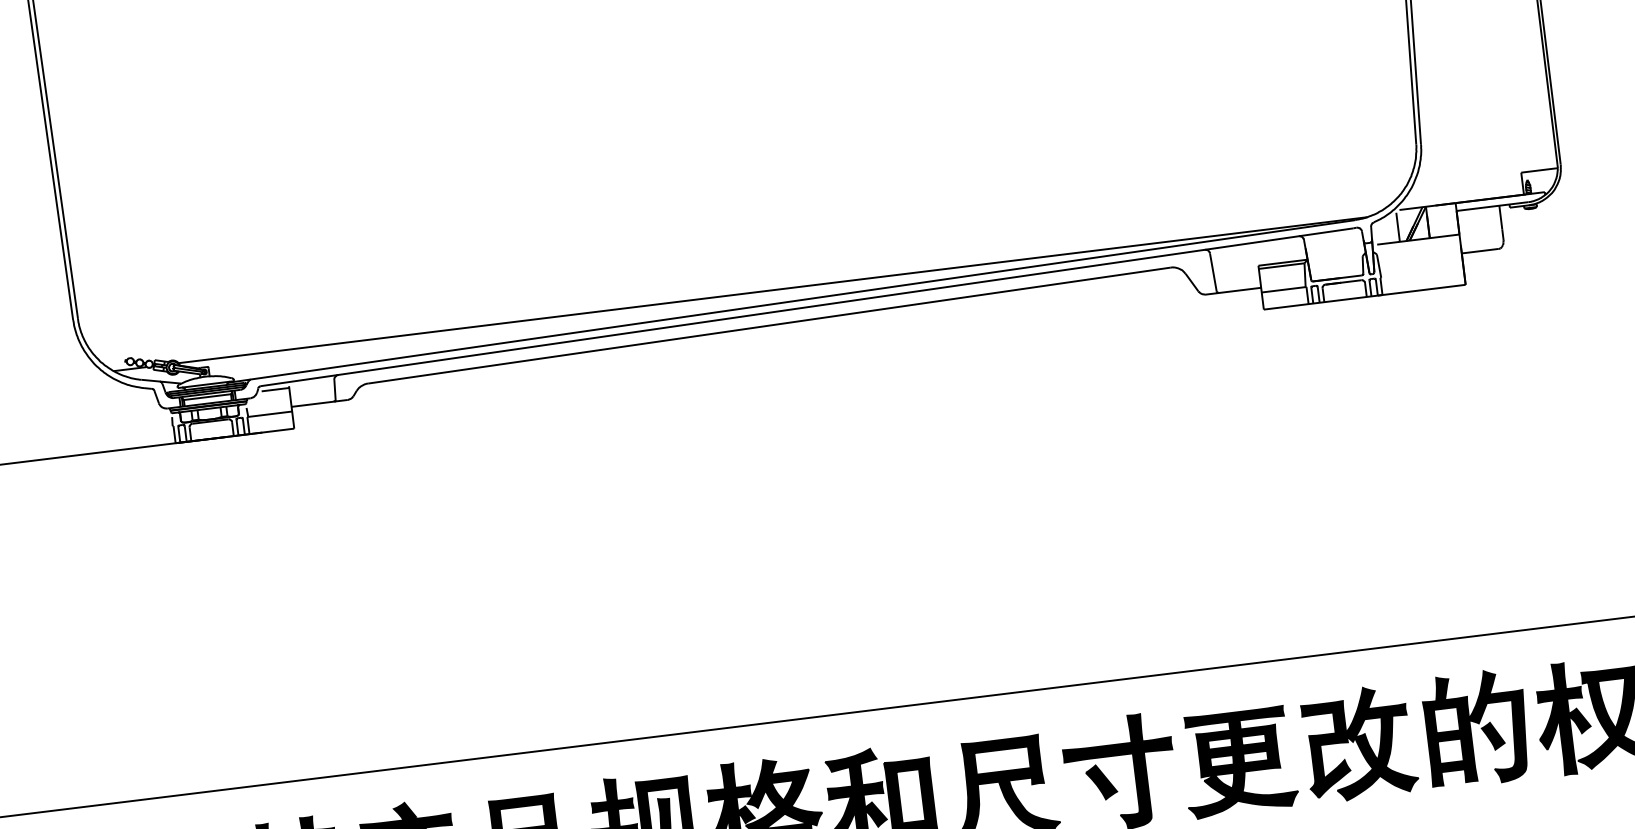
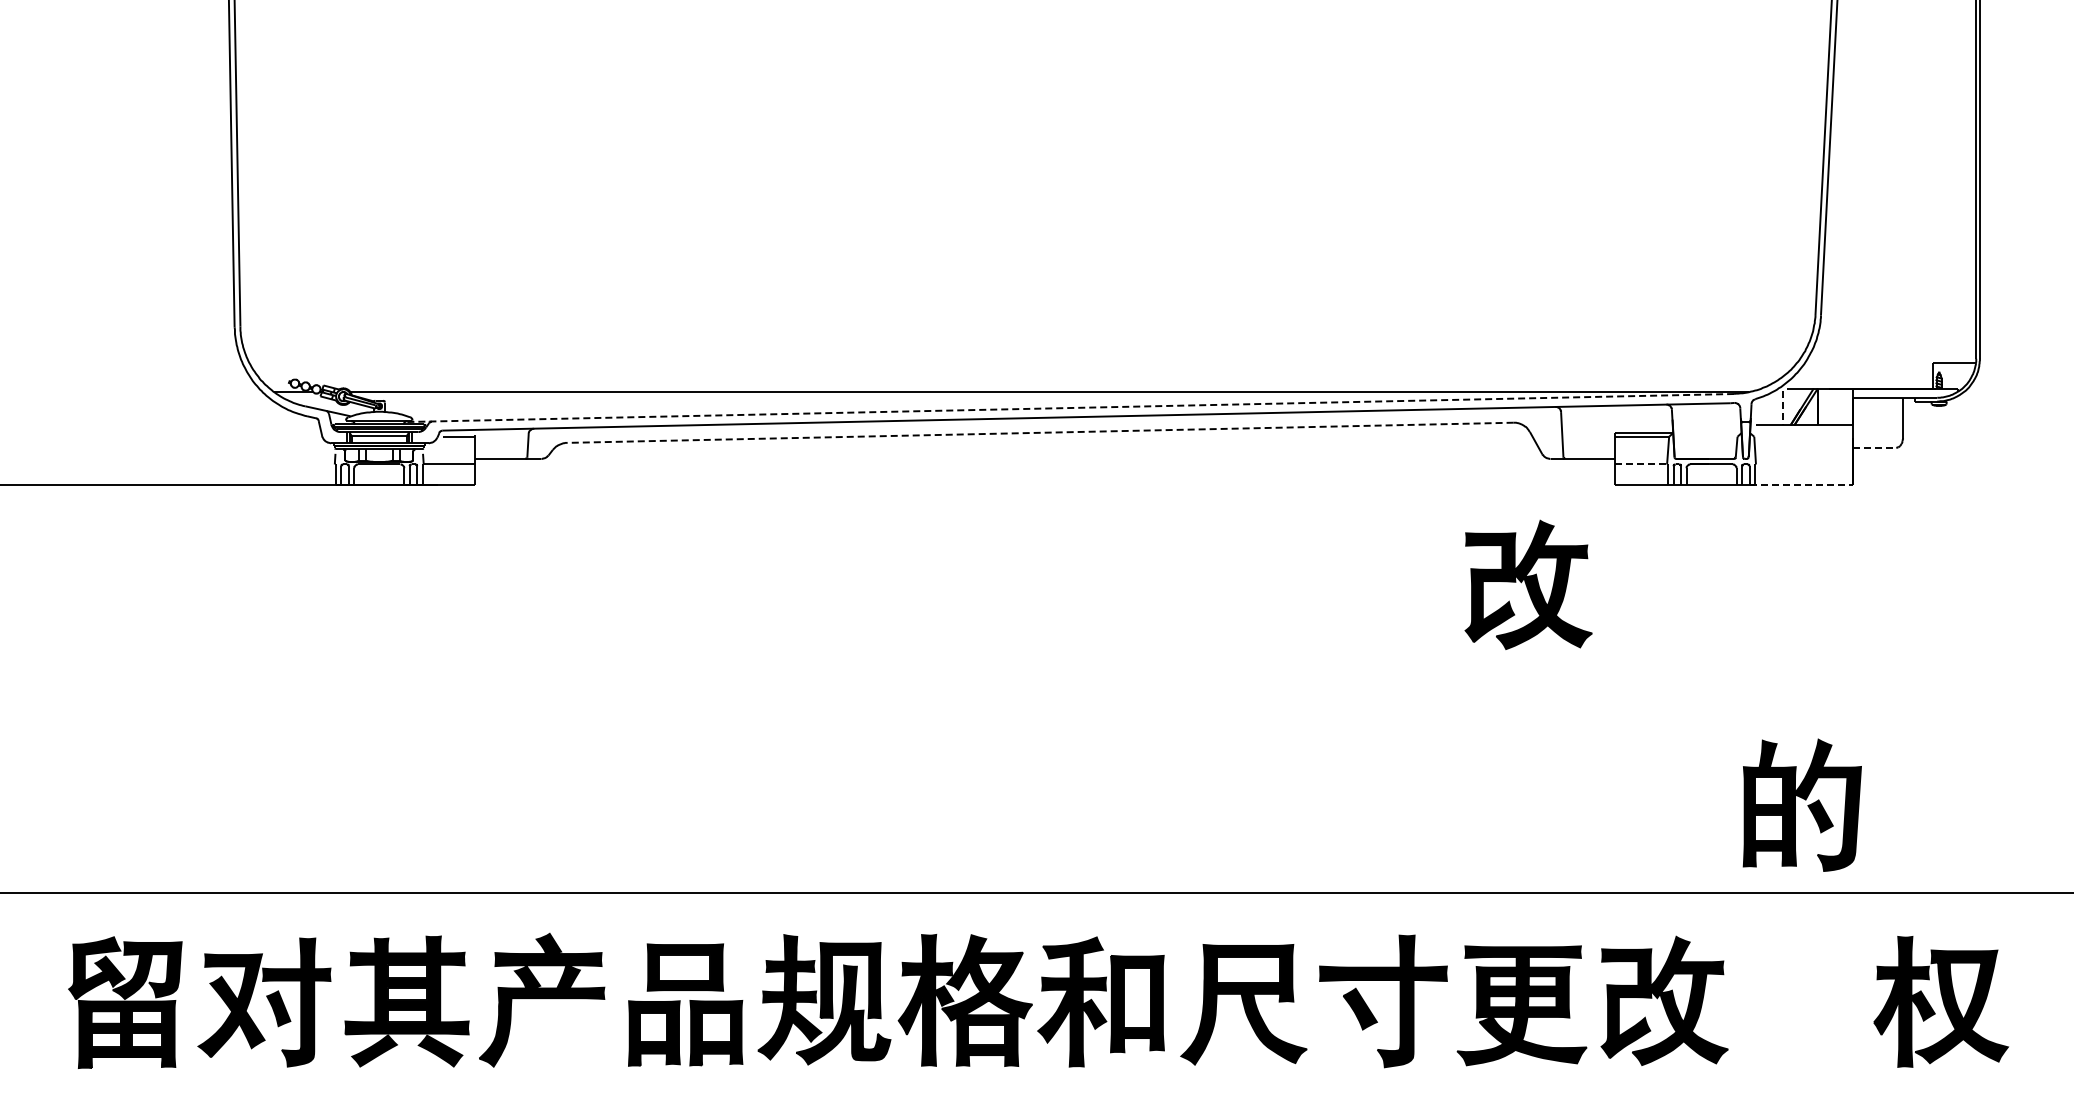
line: (1397, 227) -> (1782, 408), solid -> dashed
line: (1480, 251) -> (1874, 447), solid -> dashed
line: (1284, 289) -> (1642, 464), solid -> dashed
line: (1422, 290) -> (1801, 484), solid -> dashed
line: (791, 301) -> (1069, 408), solid -> dashed
line: (768, 325) -> (1039, 432), solid -> dashed
part: (1200, 403) -> (1528, 584), added
part: (1475, 728) -> (1801, 804), moved

